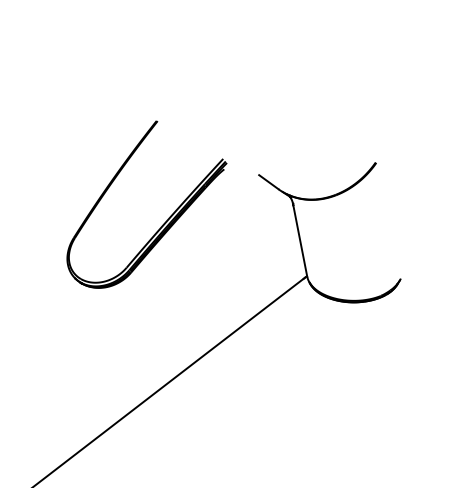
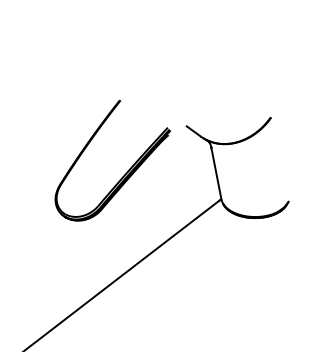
part: (165, 219) -> (126, 171), moved

